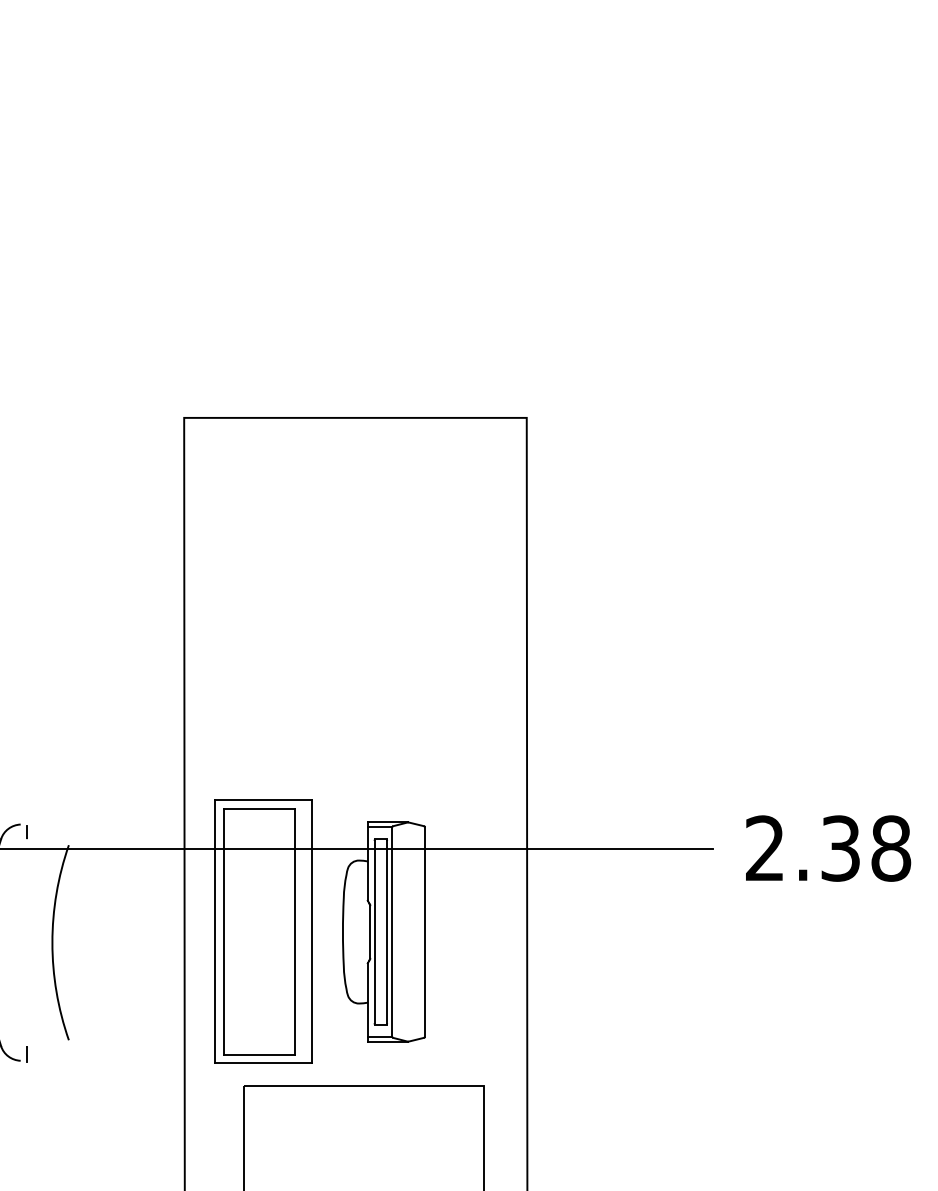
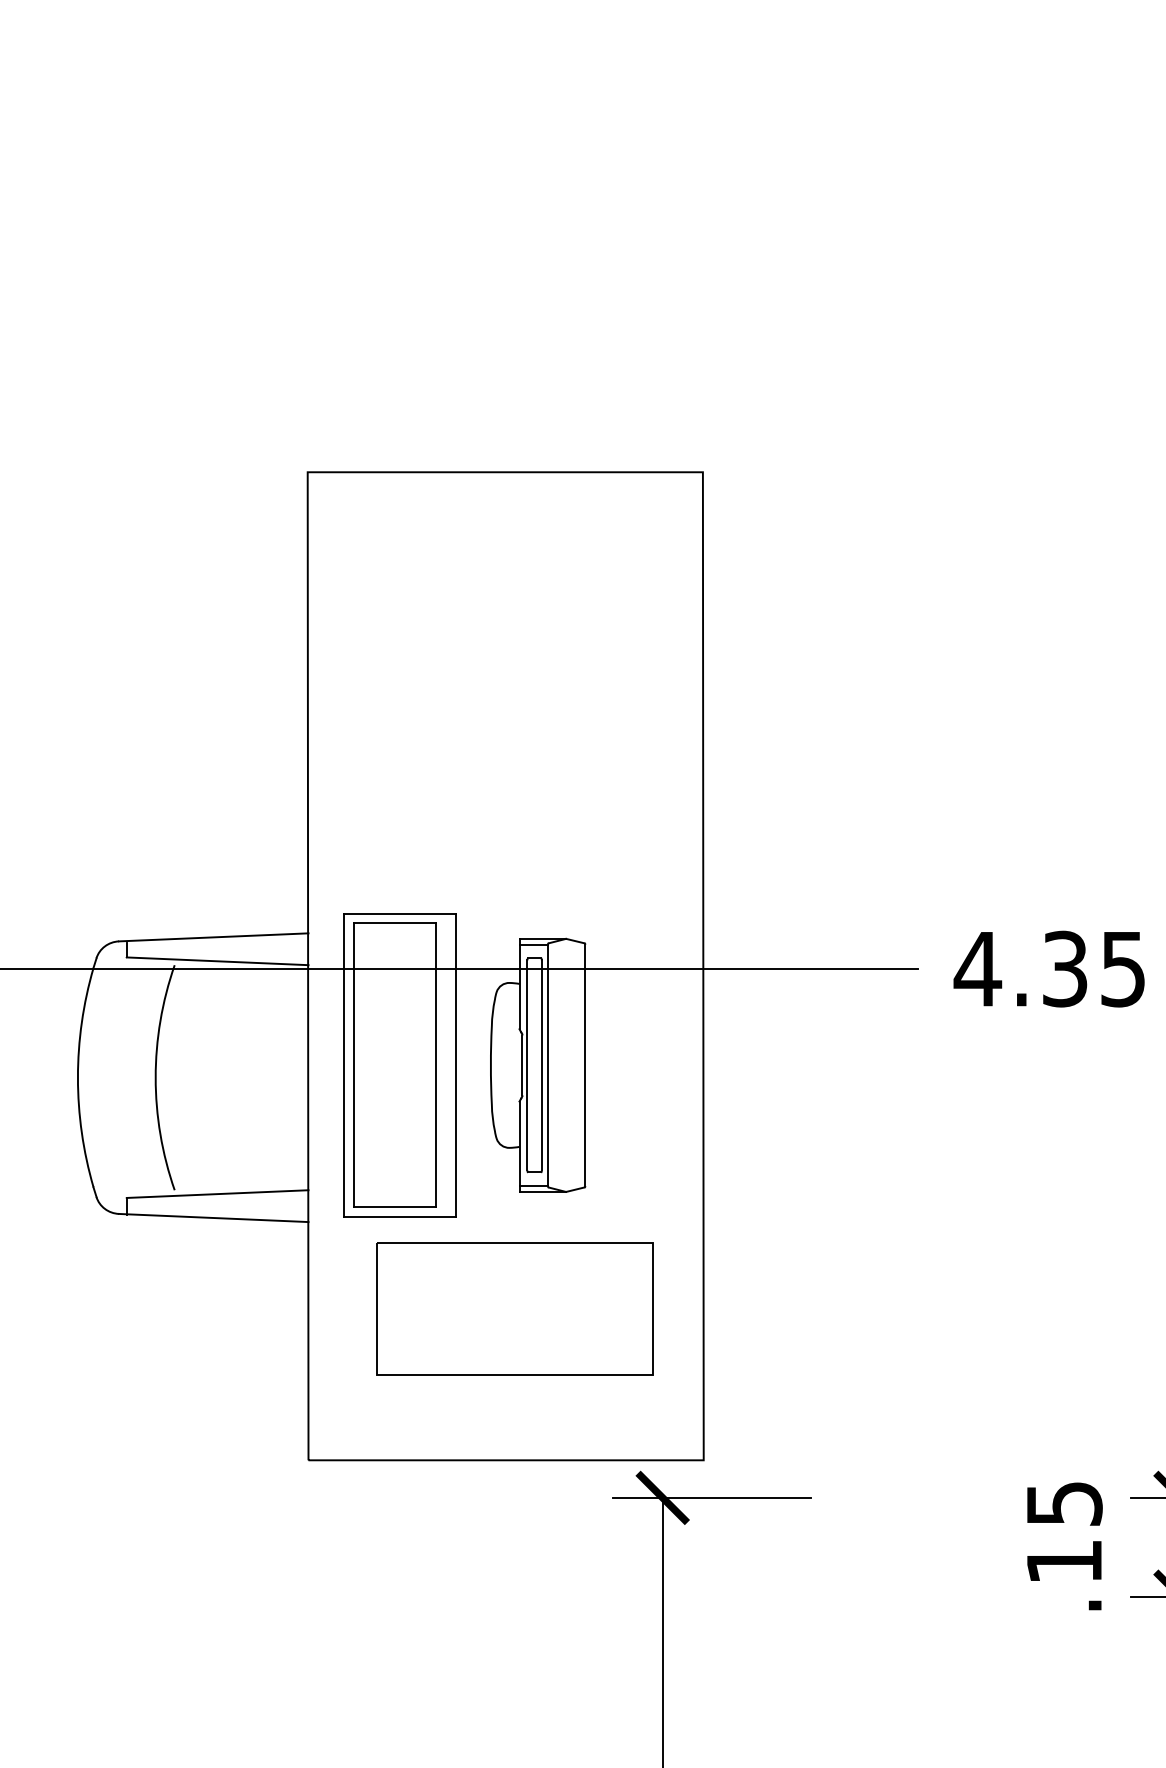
line: (102, 821) -> (213, 937), added
line: (105, 841) -> (217, 961), added
text: (827, 848) -> (1049, 968), 2.38 -> 4.35
line: (105, 1043) -> (217, 1193), added
line: (102, 1063) -> (213, 1217), added

